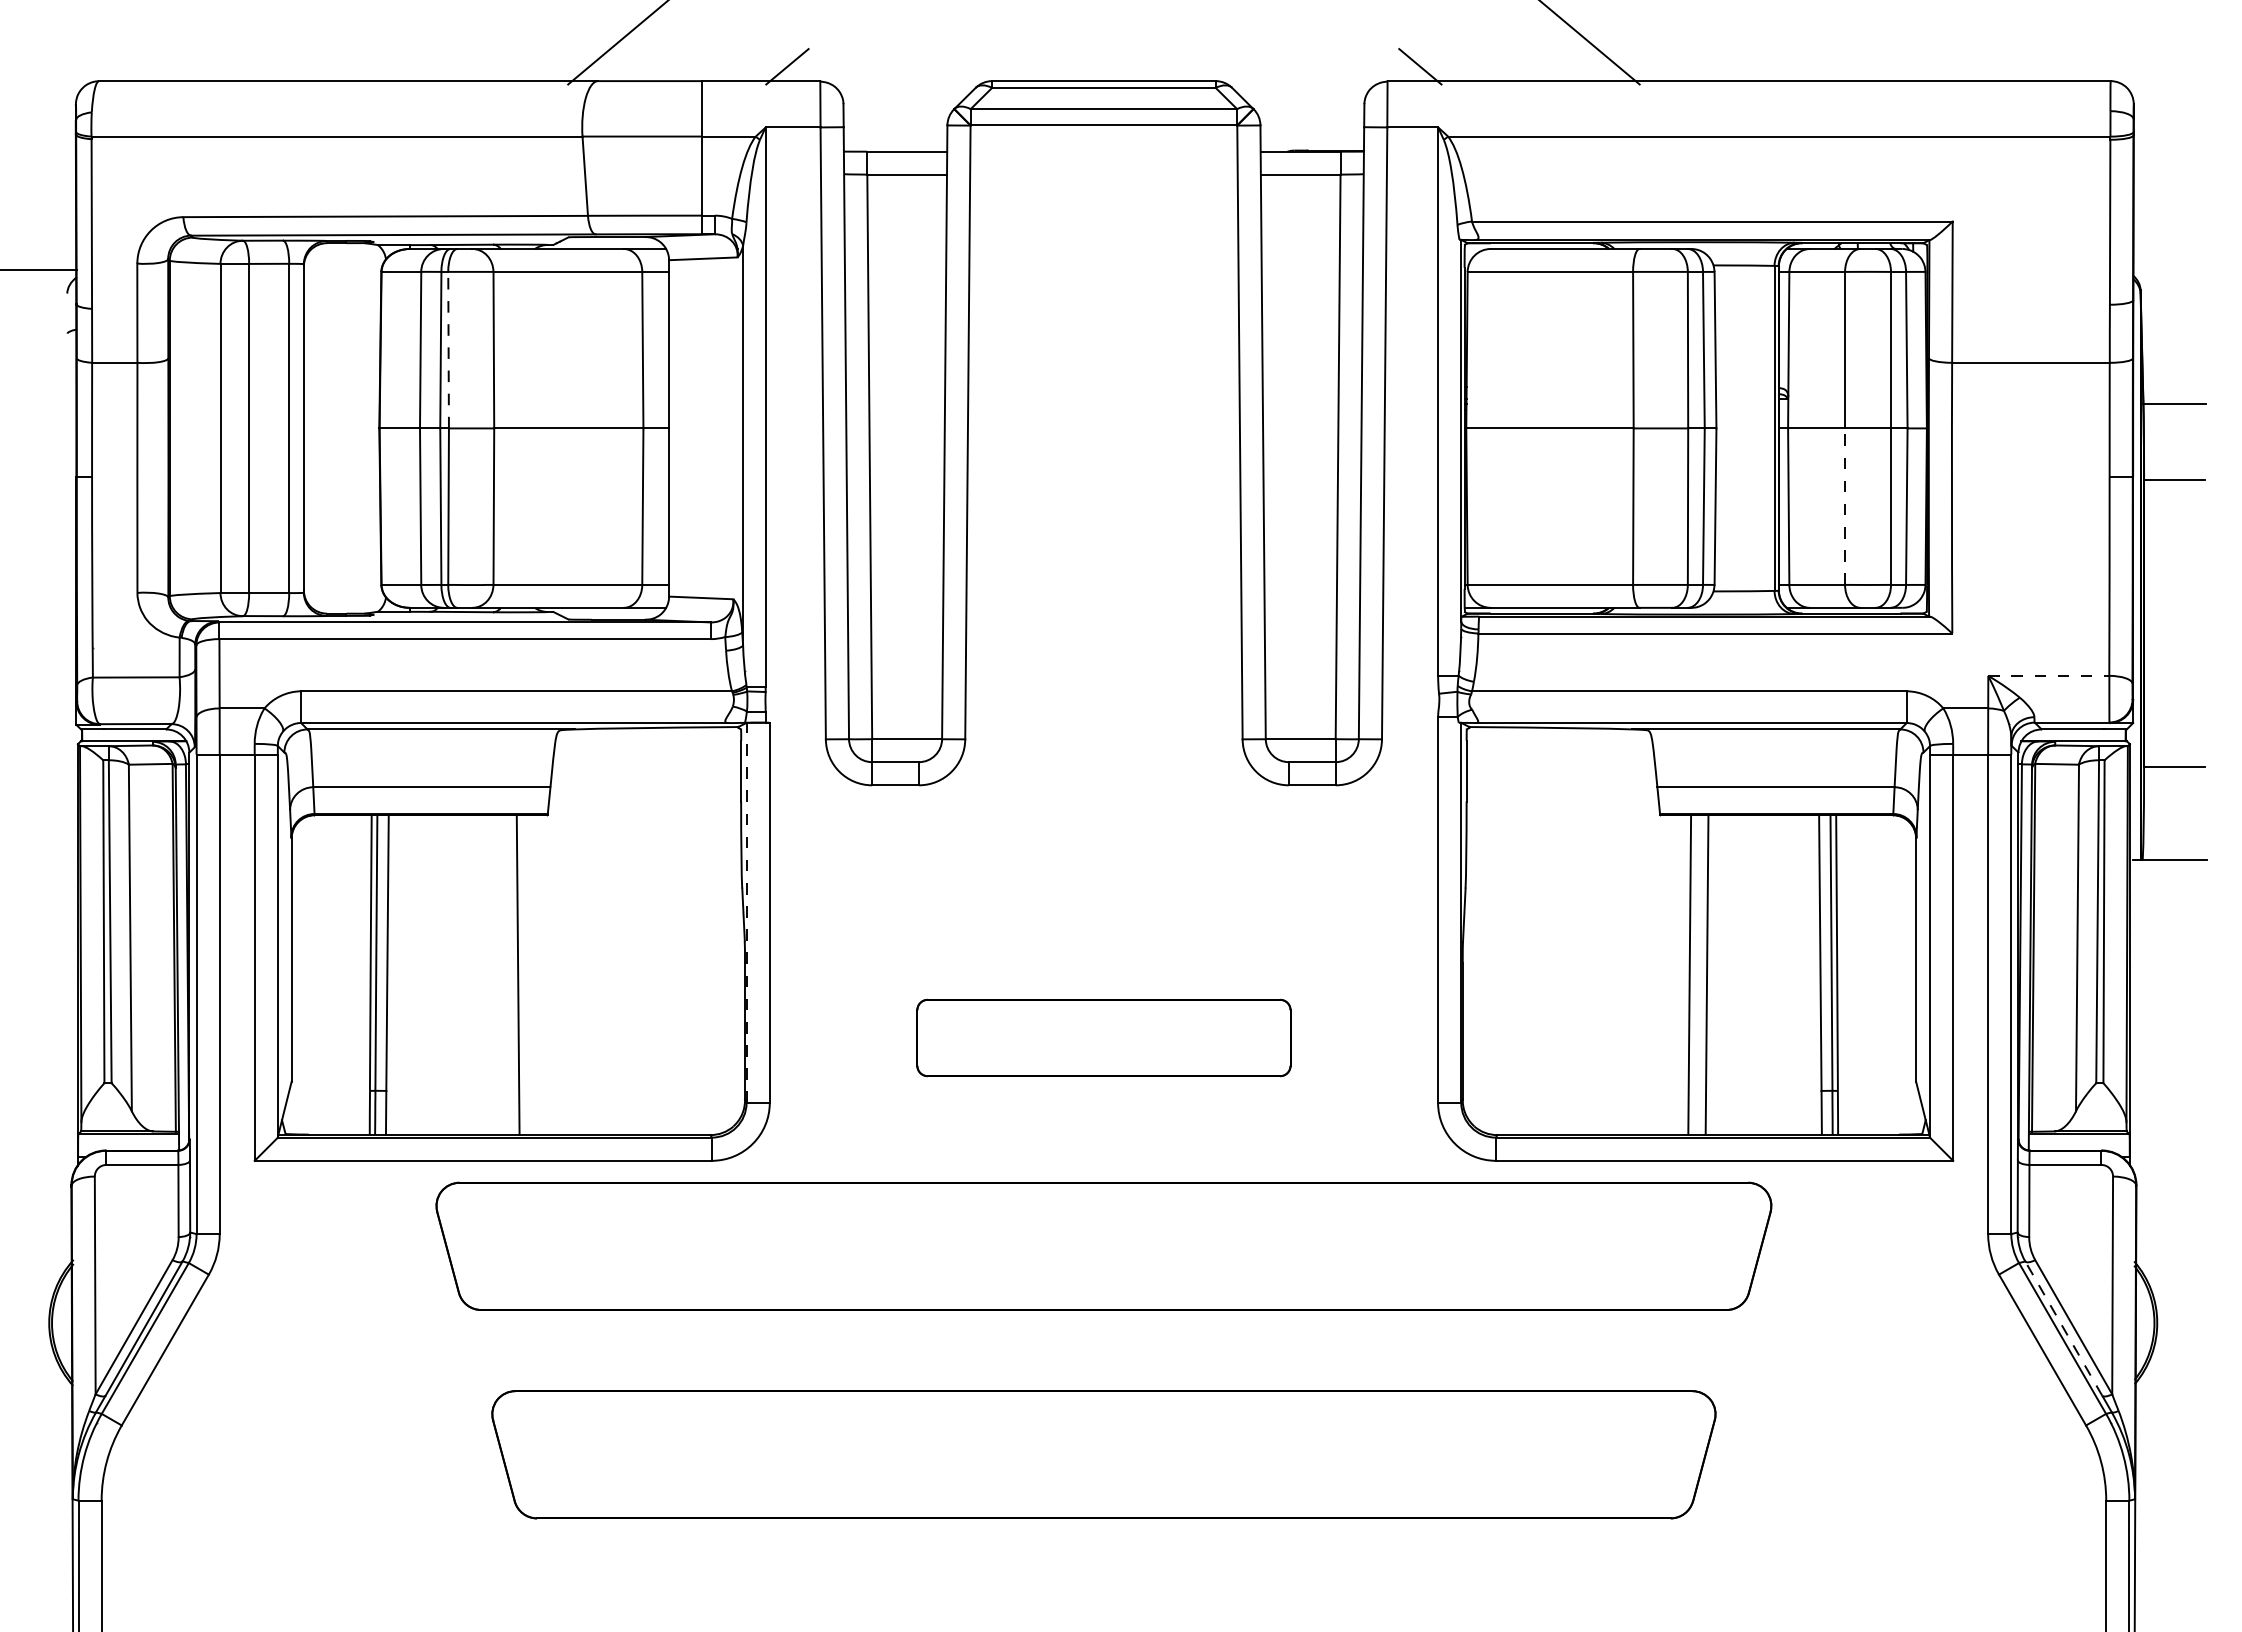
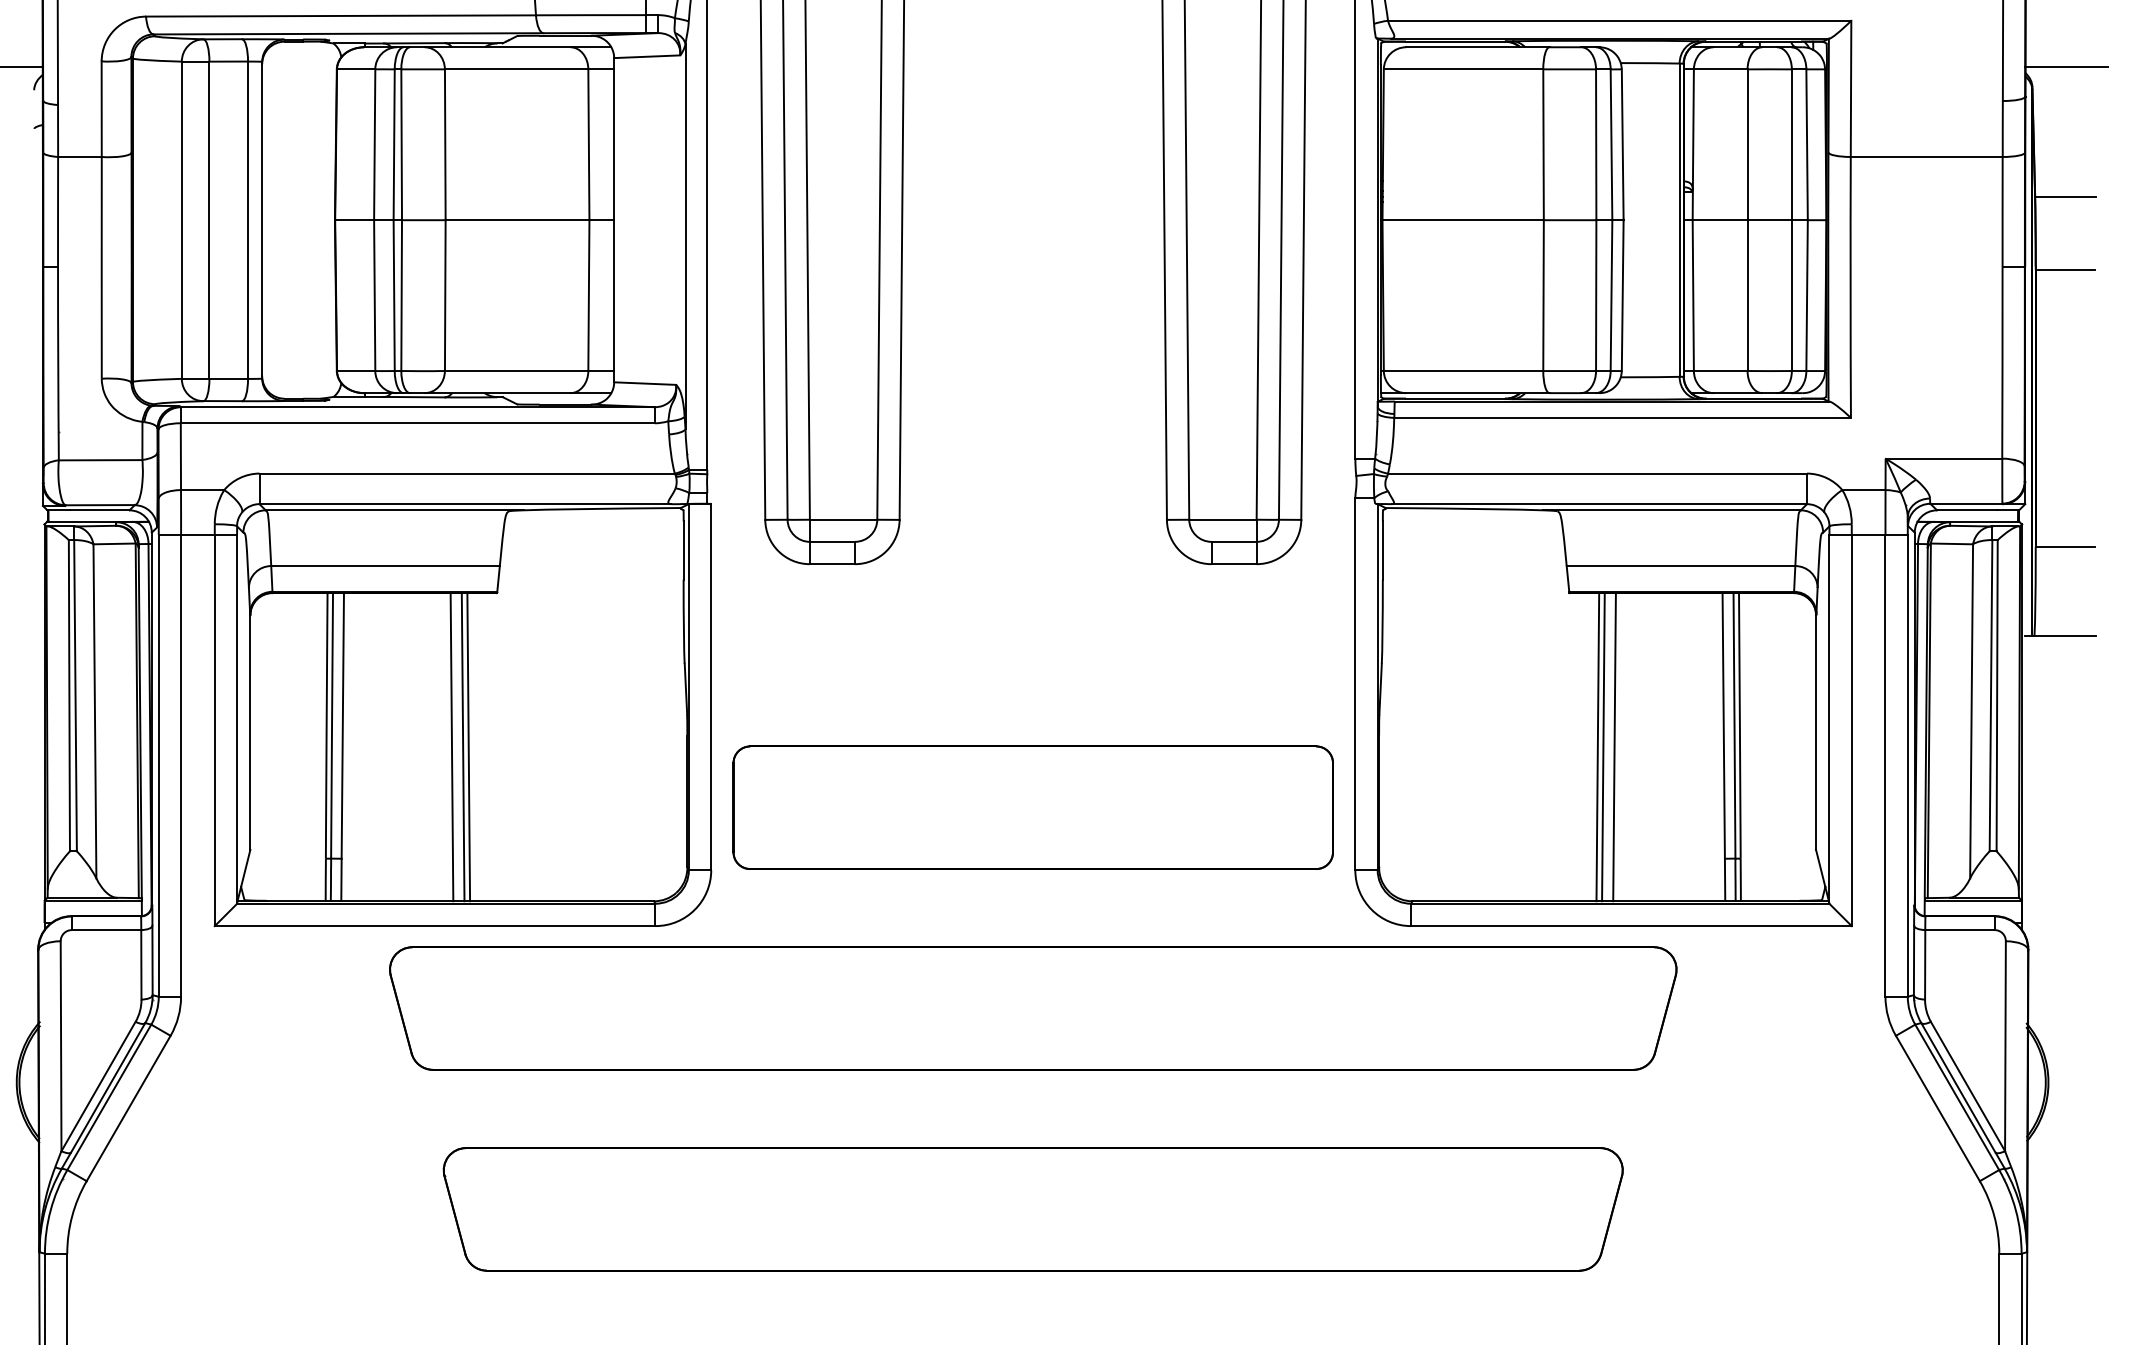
line: (2175, 269) -> (2066, 67), added
line: (448, 349) -> (401, 144), dashed -> solid
line: (1845, 506) -> (1747, 295), dashed -> solid
line: (2048, 675) -> (1943, 458), dashed -> solid
line: (746, 912) -> (688, 686), dashed -> solid
line: (500, 975) -> (451, 747), added
line: (512, 975) -> (463, 747), added
line: (1695, 975) -> (1603, 747), added
part: (1103, 1037) -> (1032, 807), size x1.67
line: (2063, 1328) -> (1958, 1087), dashed -> solid

